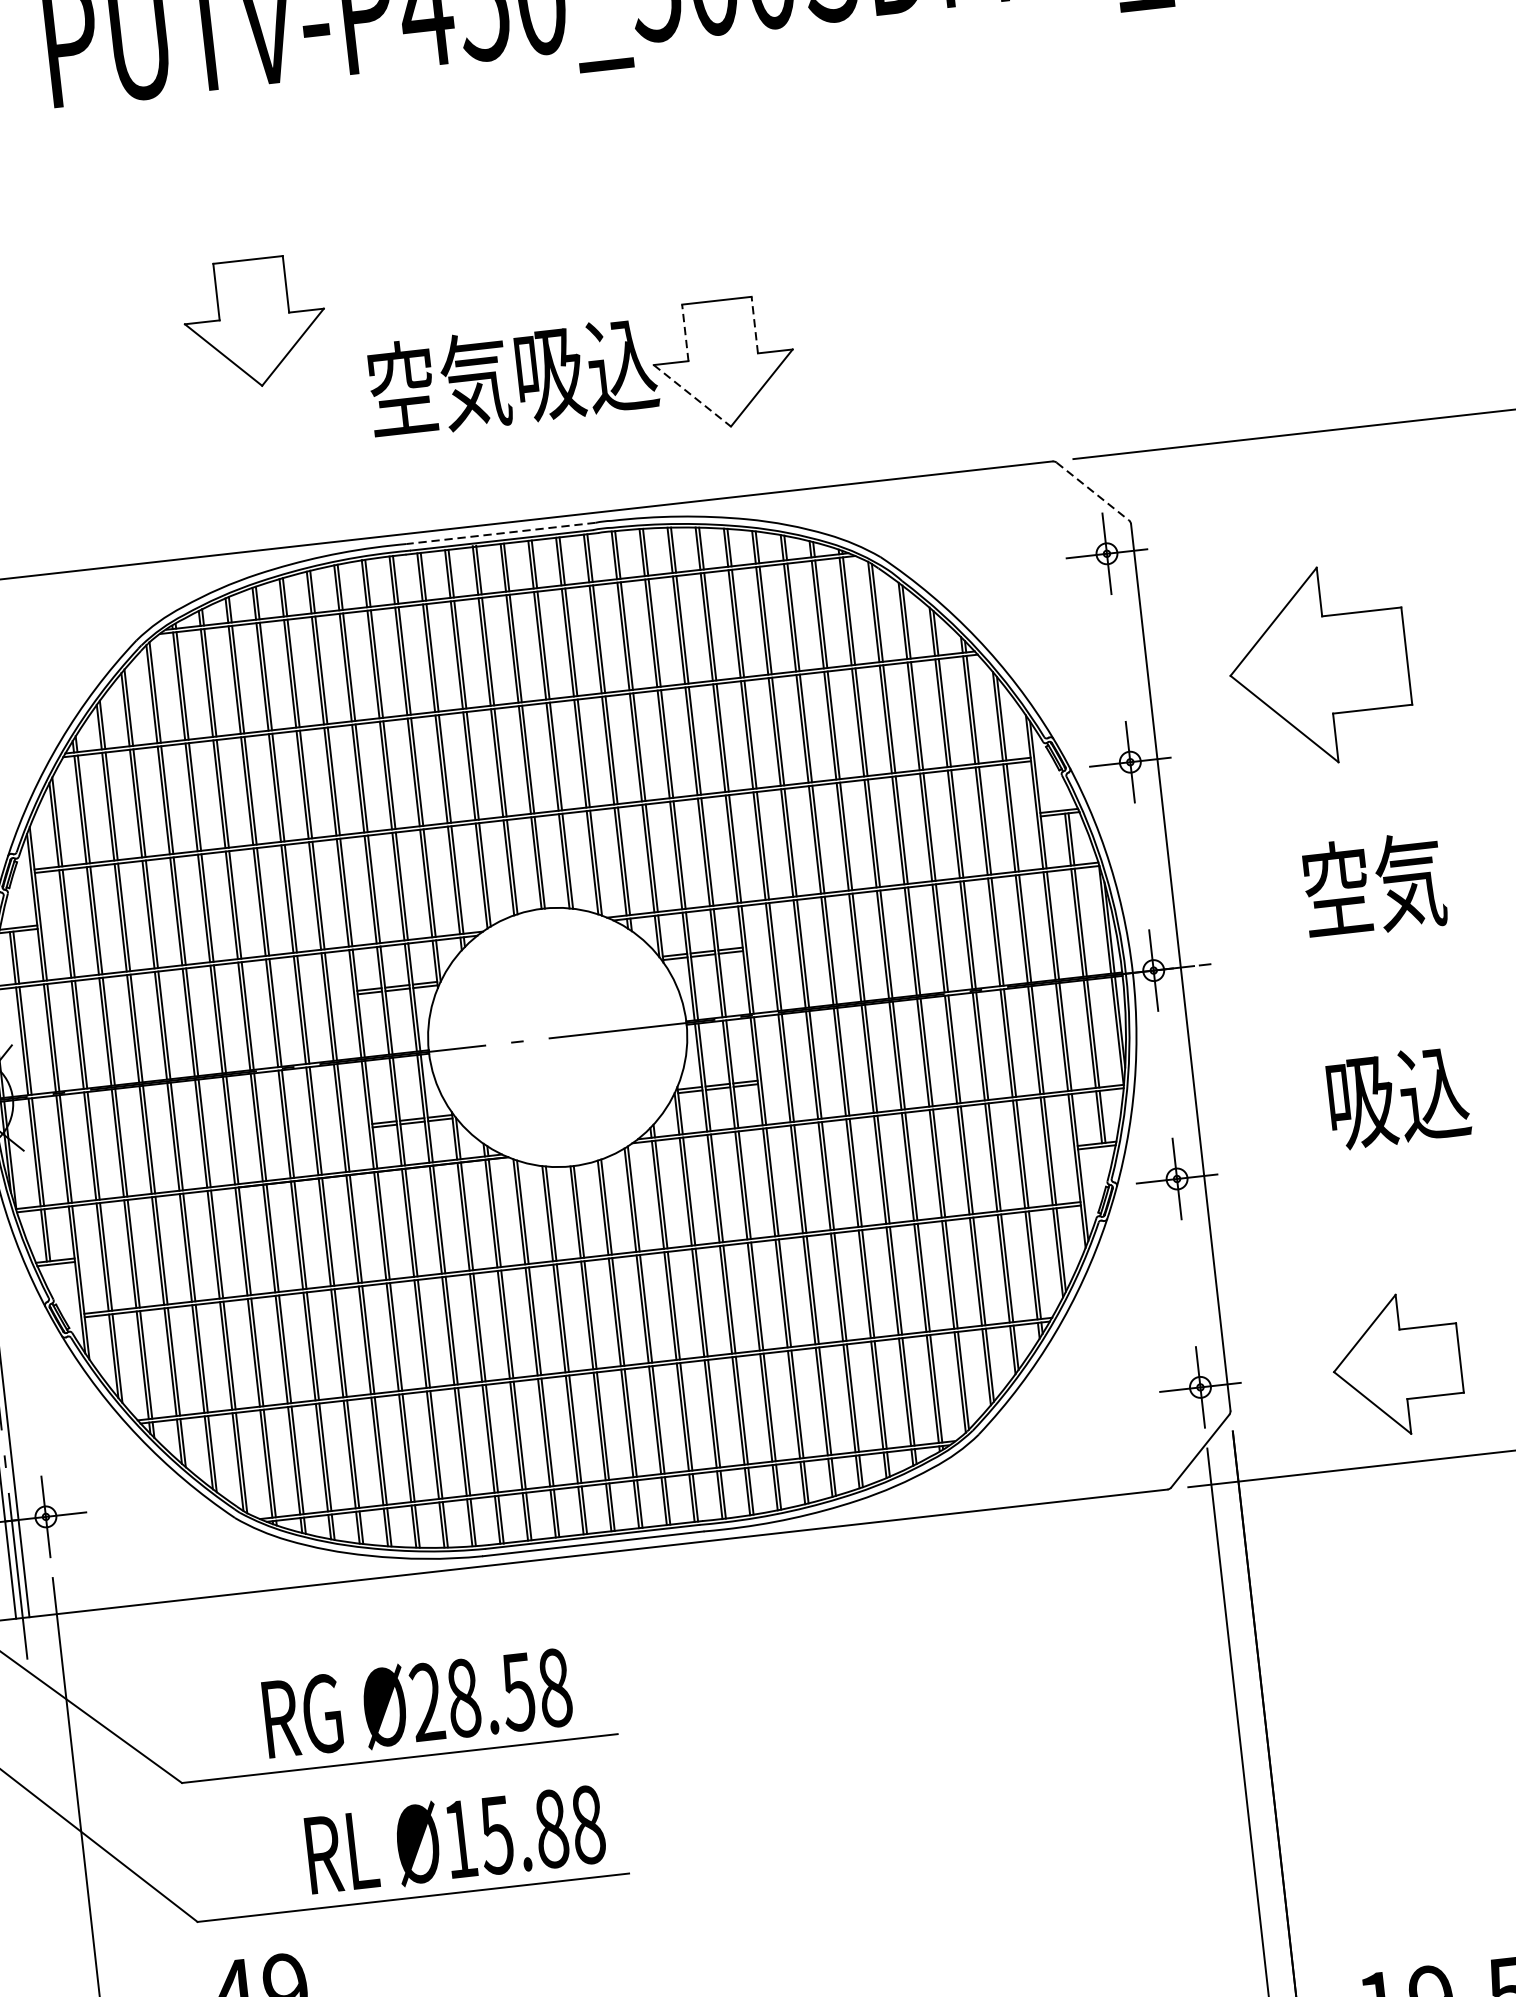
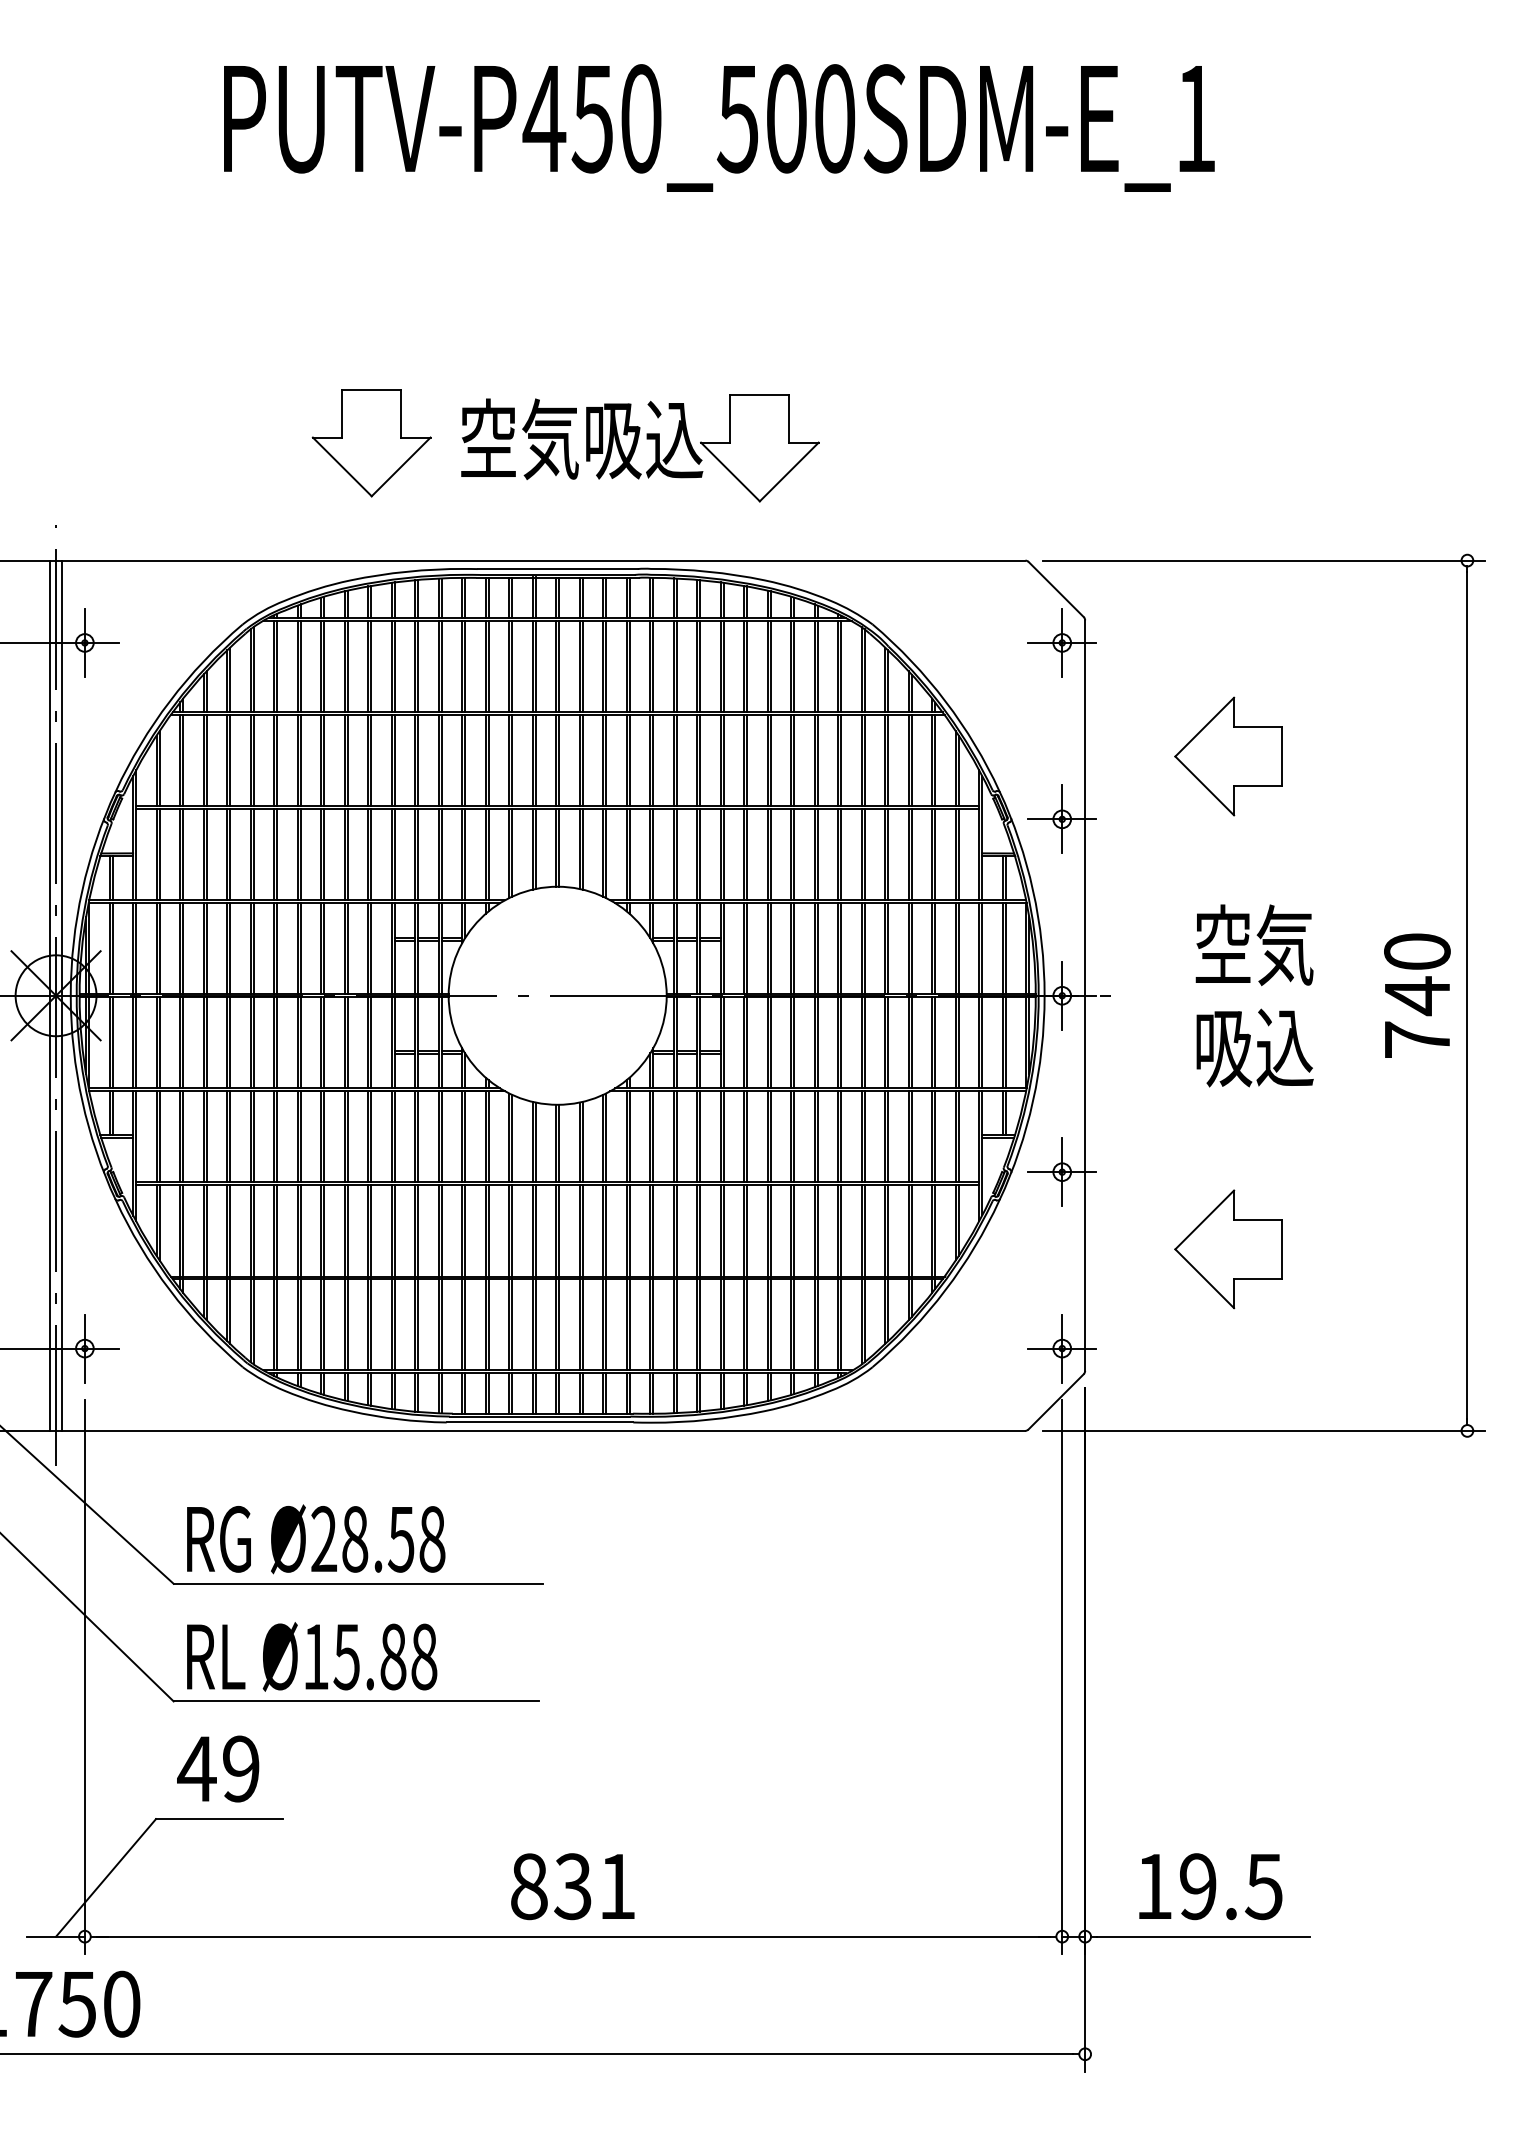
part: (254, 323) -> (371, 443), moved
line: (755, 324) -> (789, 418), dashed -> solid
line: (685, 332) -> (730, 418), dashed -> solid
line: (692, 396) -> (730, 472), dashed -> solid
line: (1093, 491) -> (1056, 589), dashed -> solid
line: (500, 533) -> (557, 569), dashed -> solid
part: (1318, 665) -> (1228, 756), size x0.71
text: (1397, 1097) -> (1254, 1047), moved
part: (1396, 1365) -> (1228, 1249), moved
text: (418, 1703) -> (316, 1539), moved
text: (456, 1839) -> (312, 1656), moved

